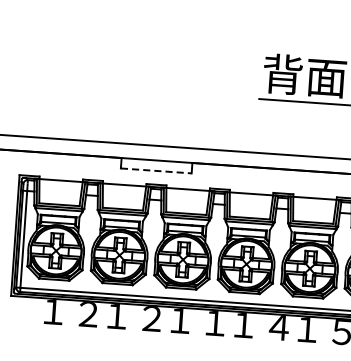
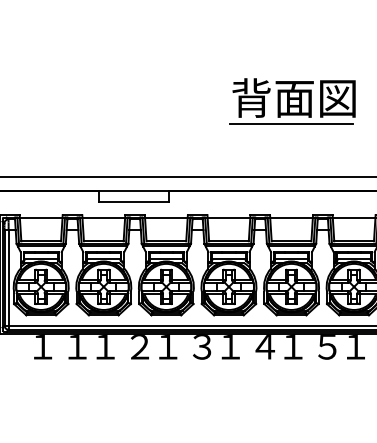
line: (155, 170) -> (133, 201), dashed -> solid
text: (88, 313) -> (77, 346), １２ -> １１
text: (215, 323) -> (202, 347), １１ -> １３

